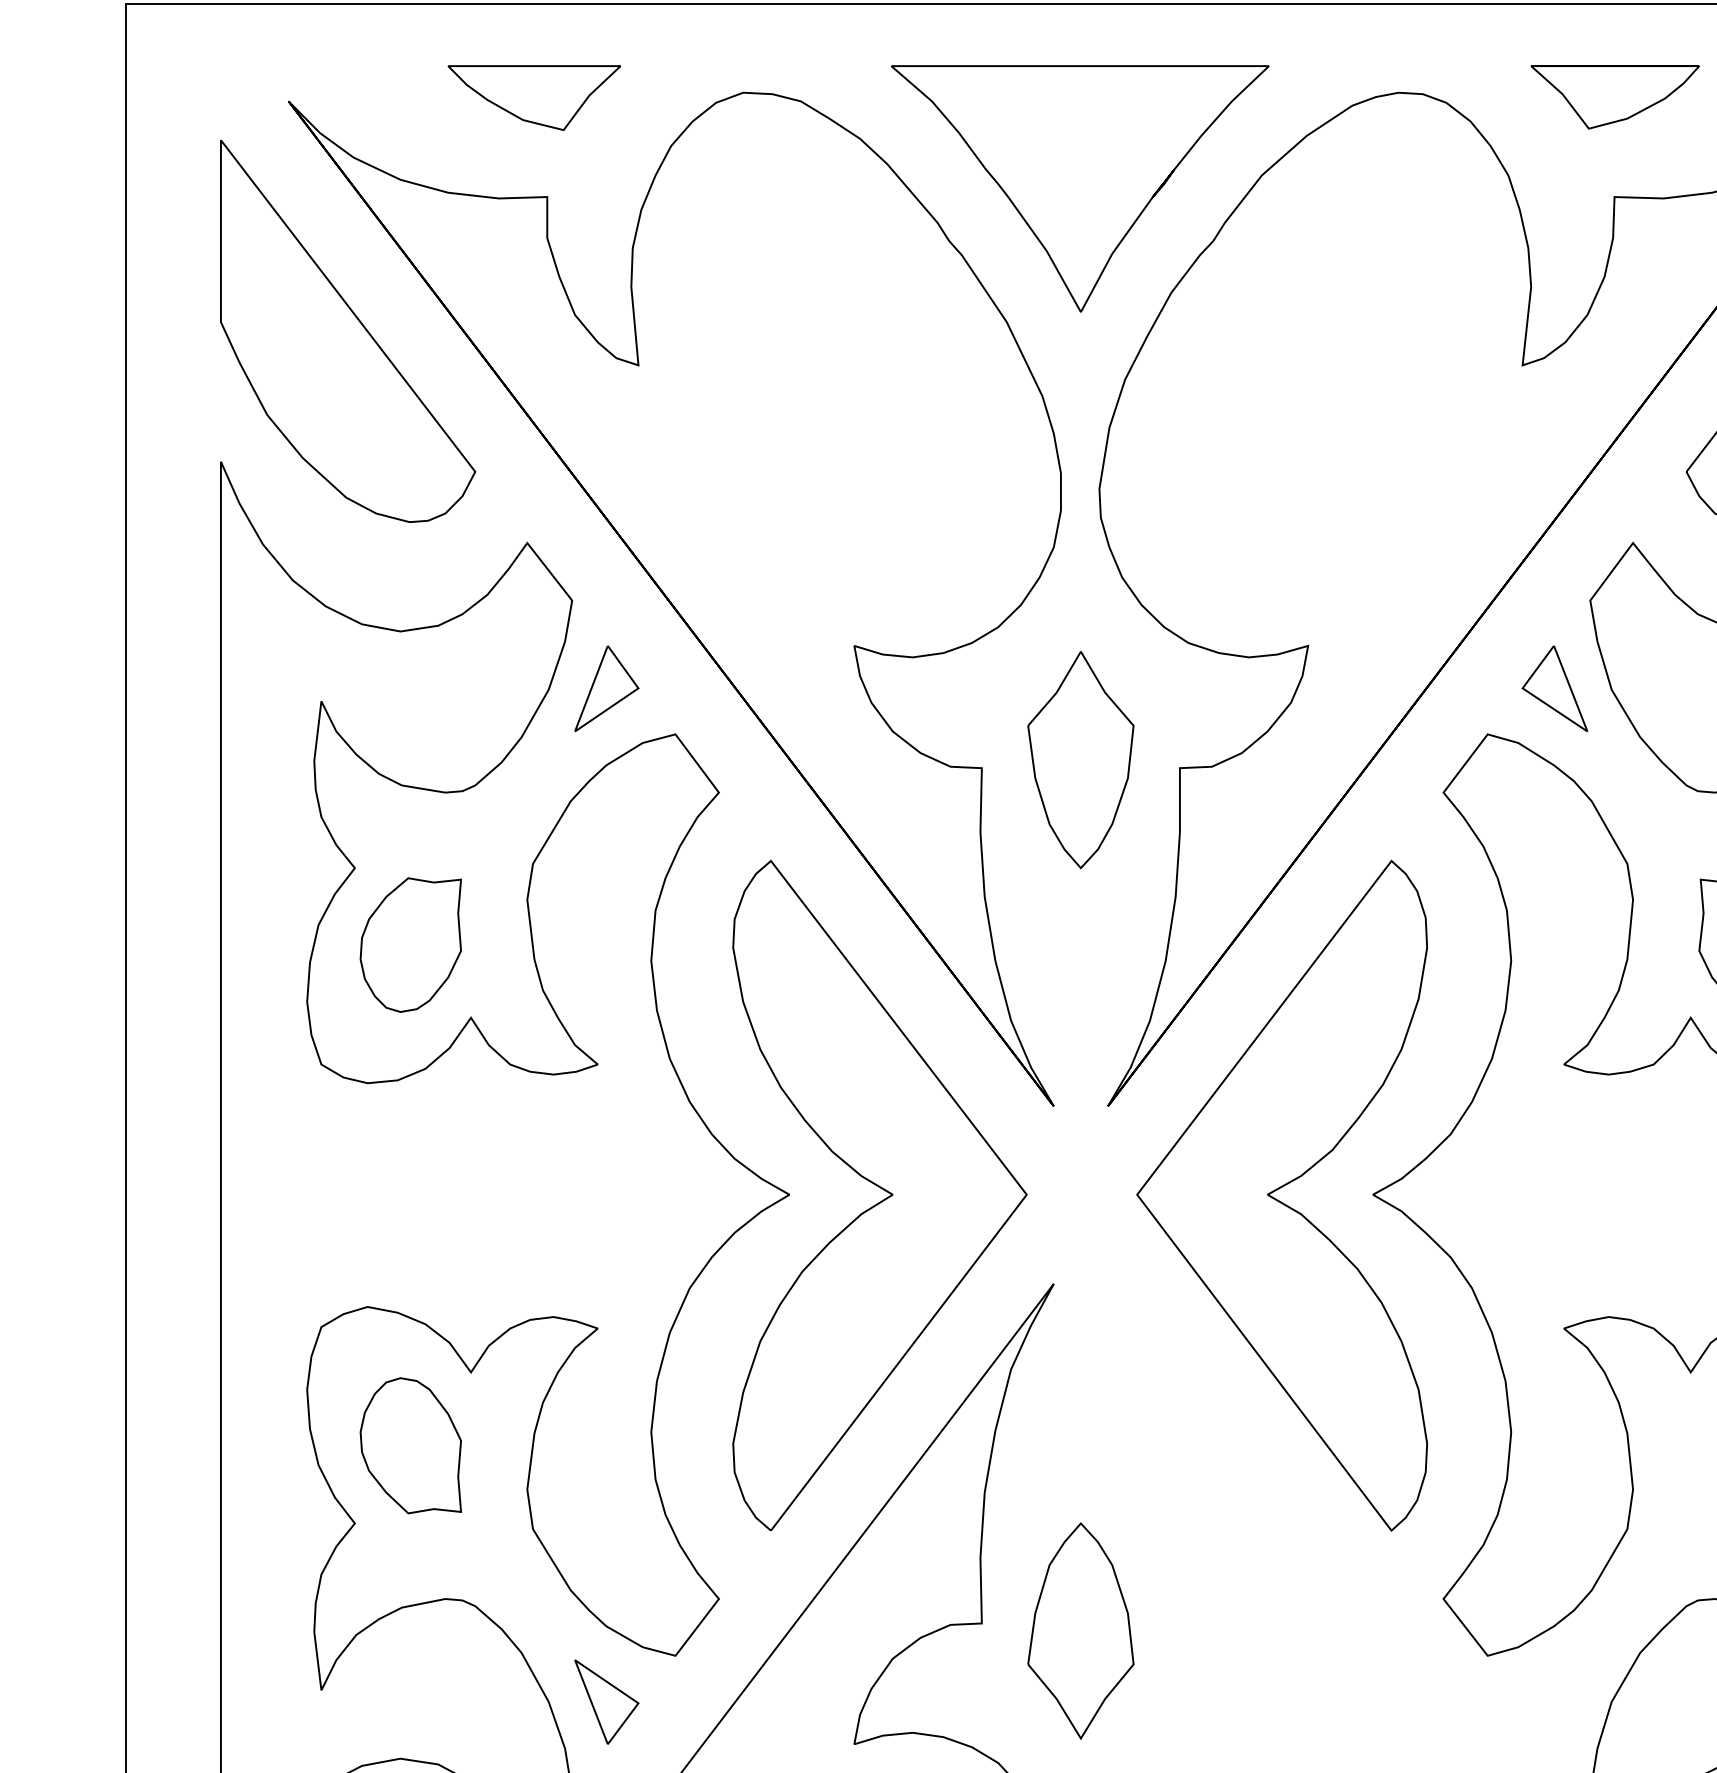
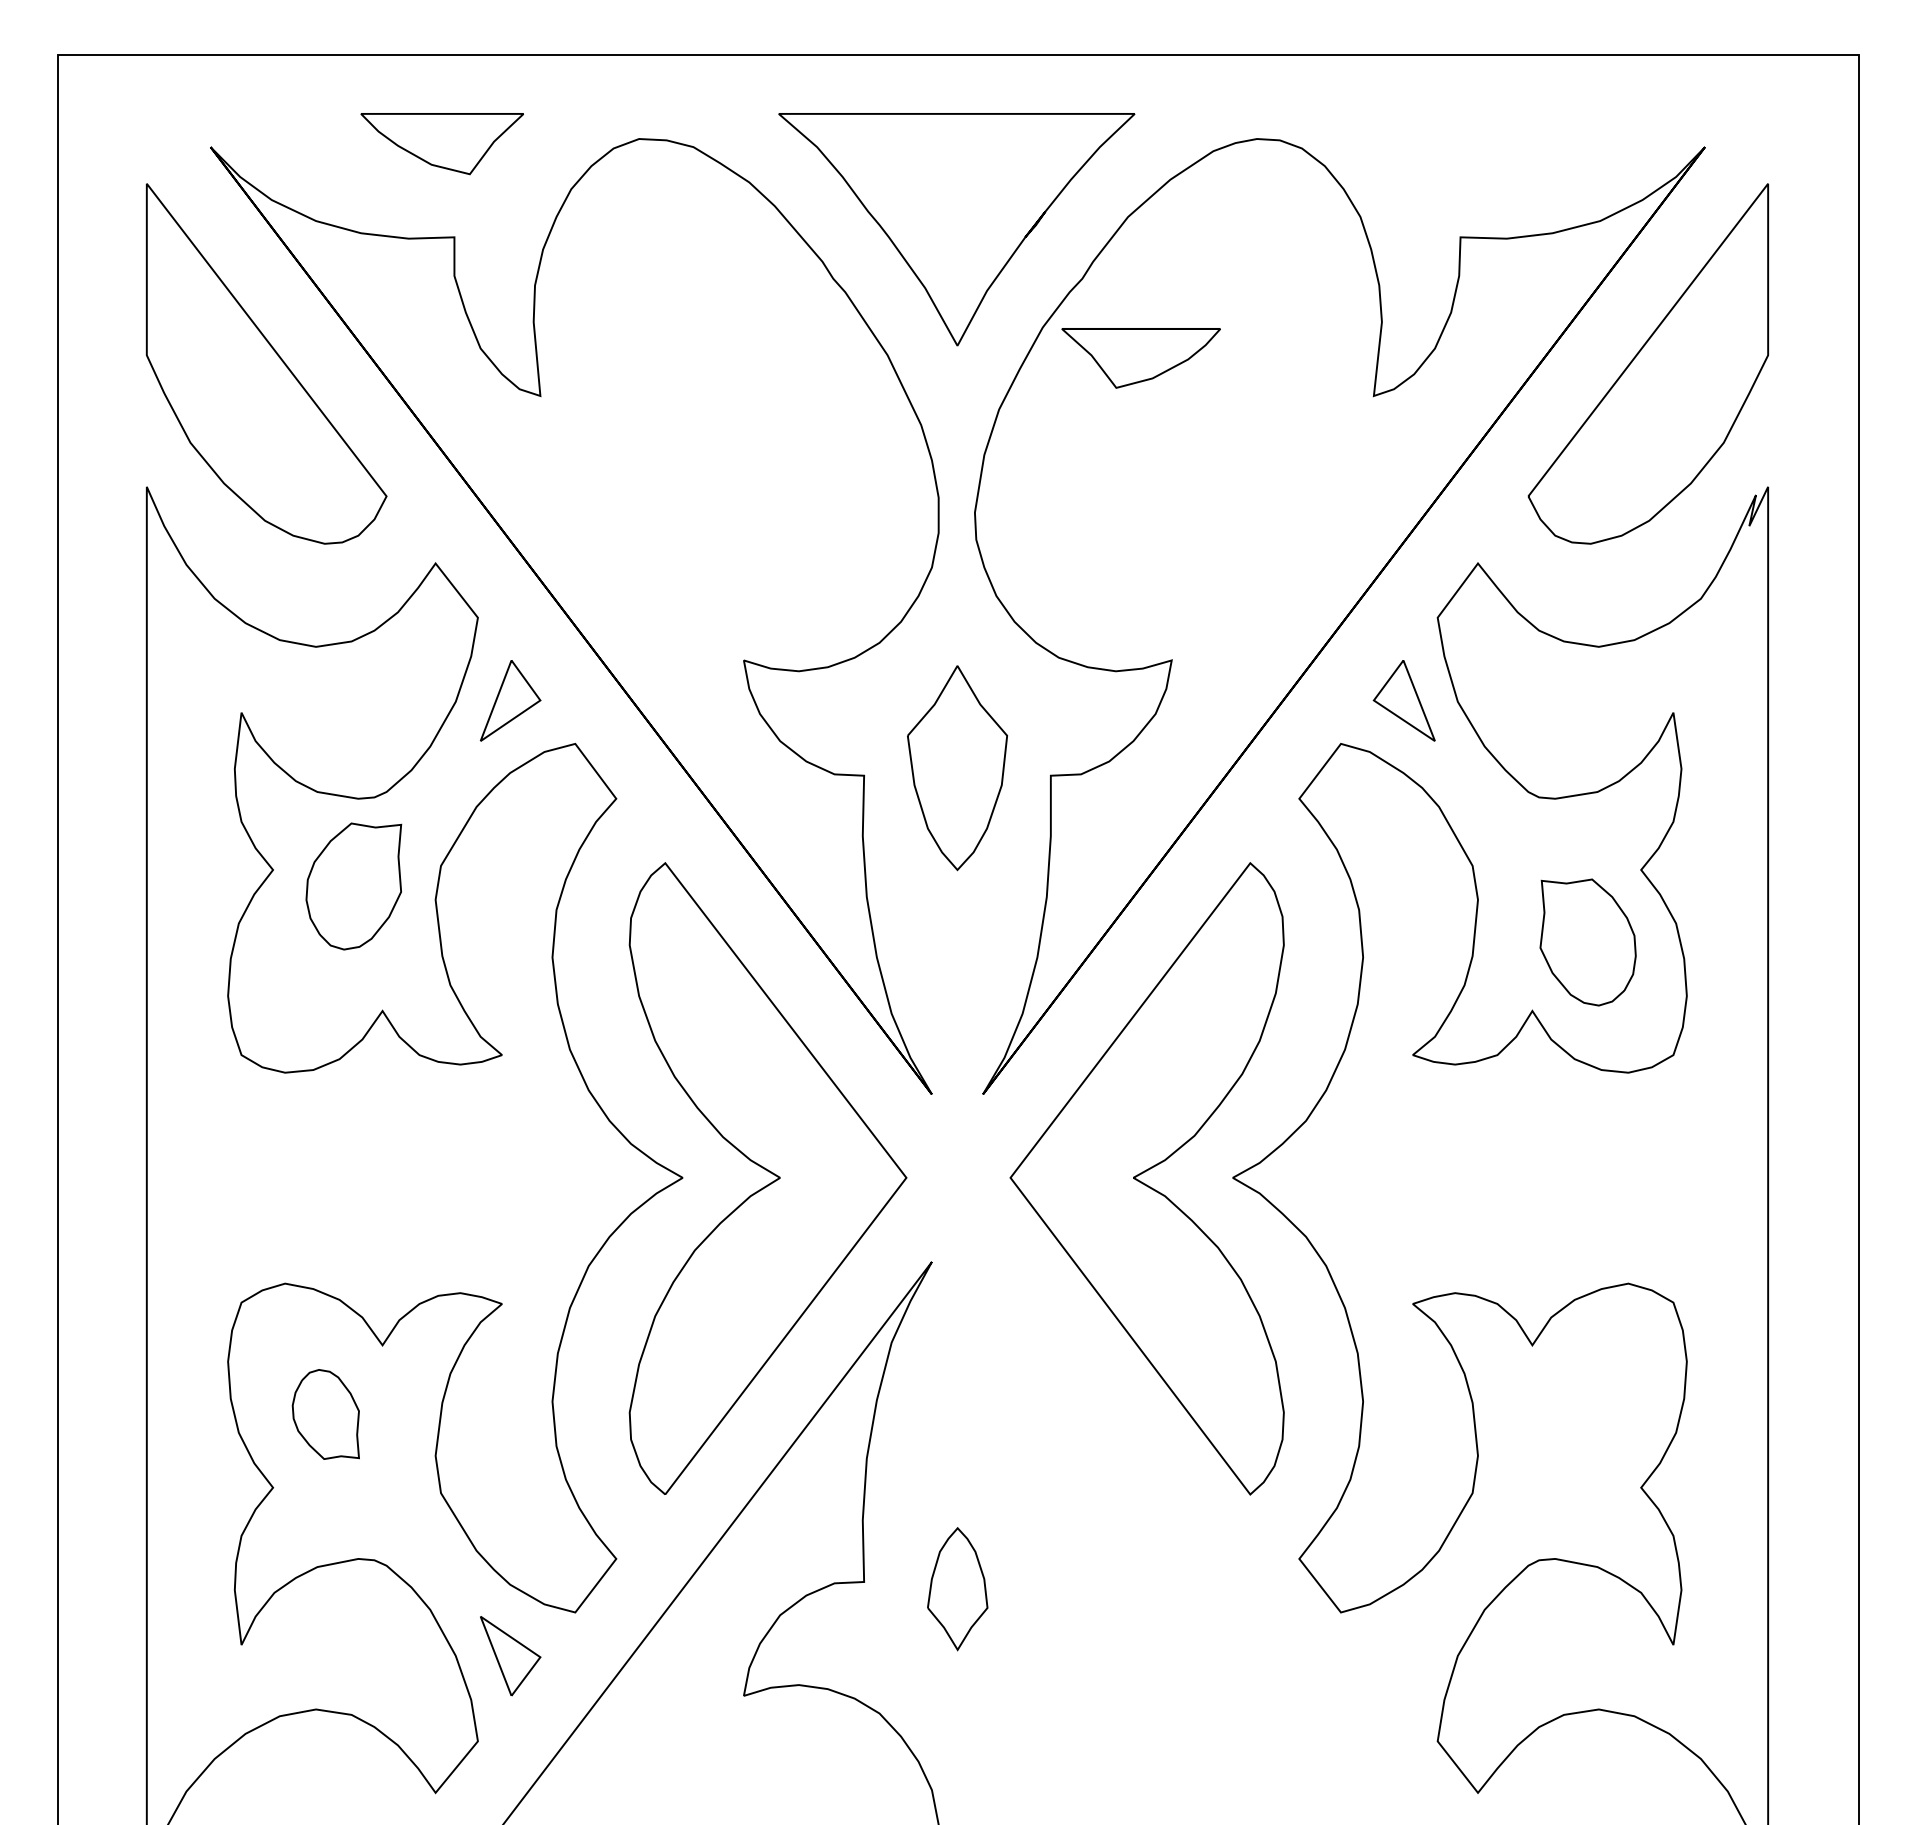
part: (1614, 97) -> (1140, 358), moved
part: (410, 945) -> (353, 886), moved
part: (410, 1445) -> (325, 1414), size x0.7
part: (1080, 1630) -> (957, 1588), size x0.6

